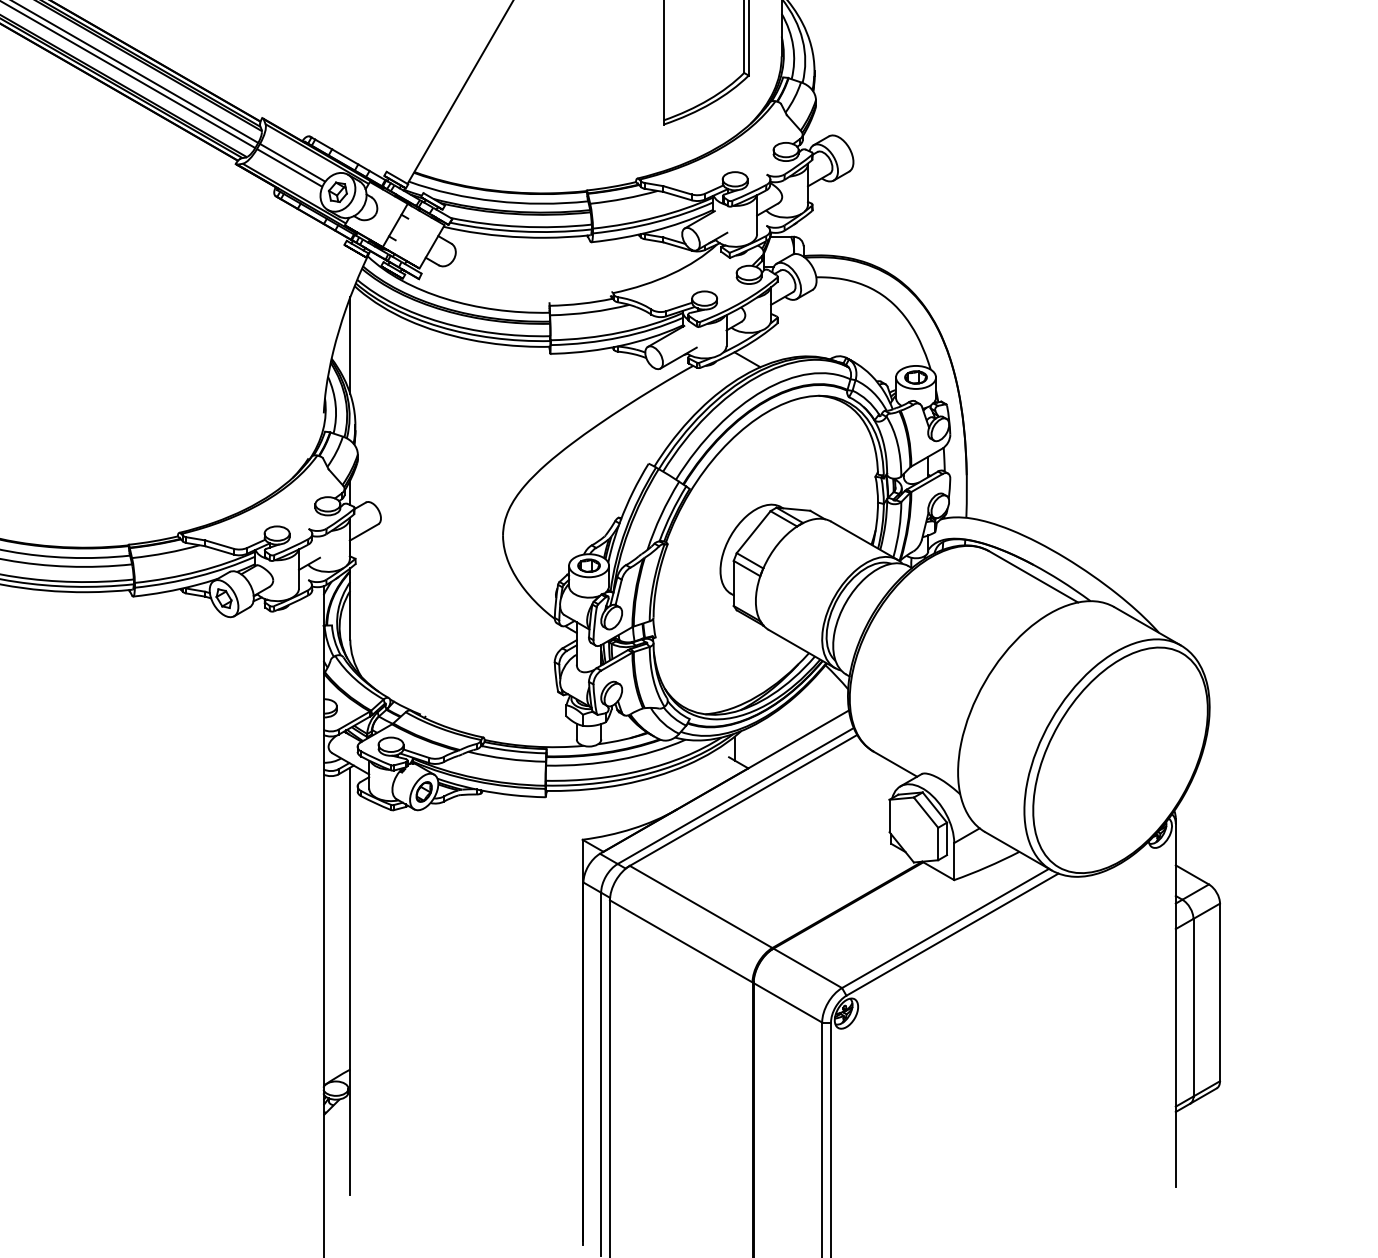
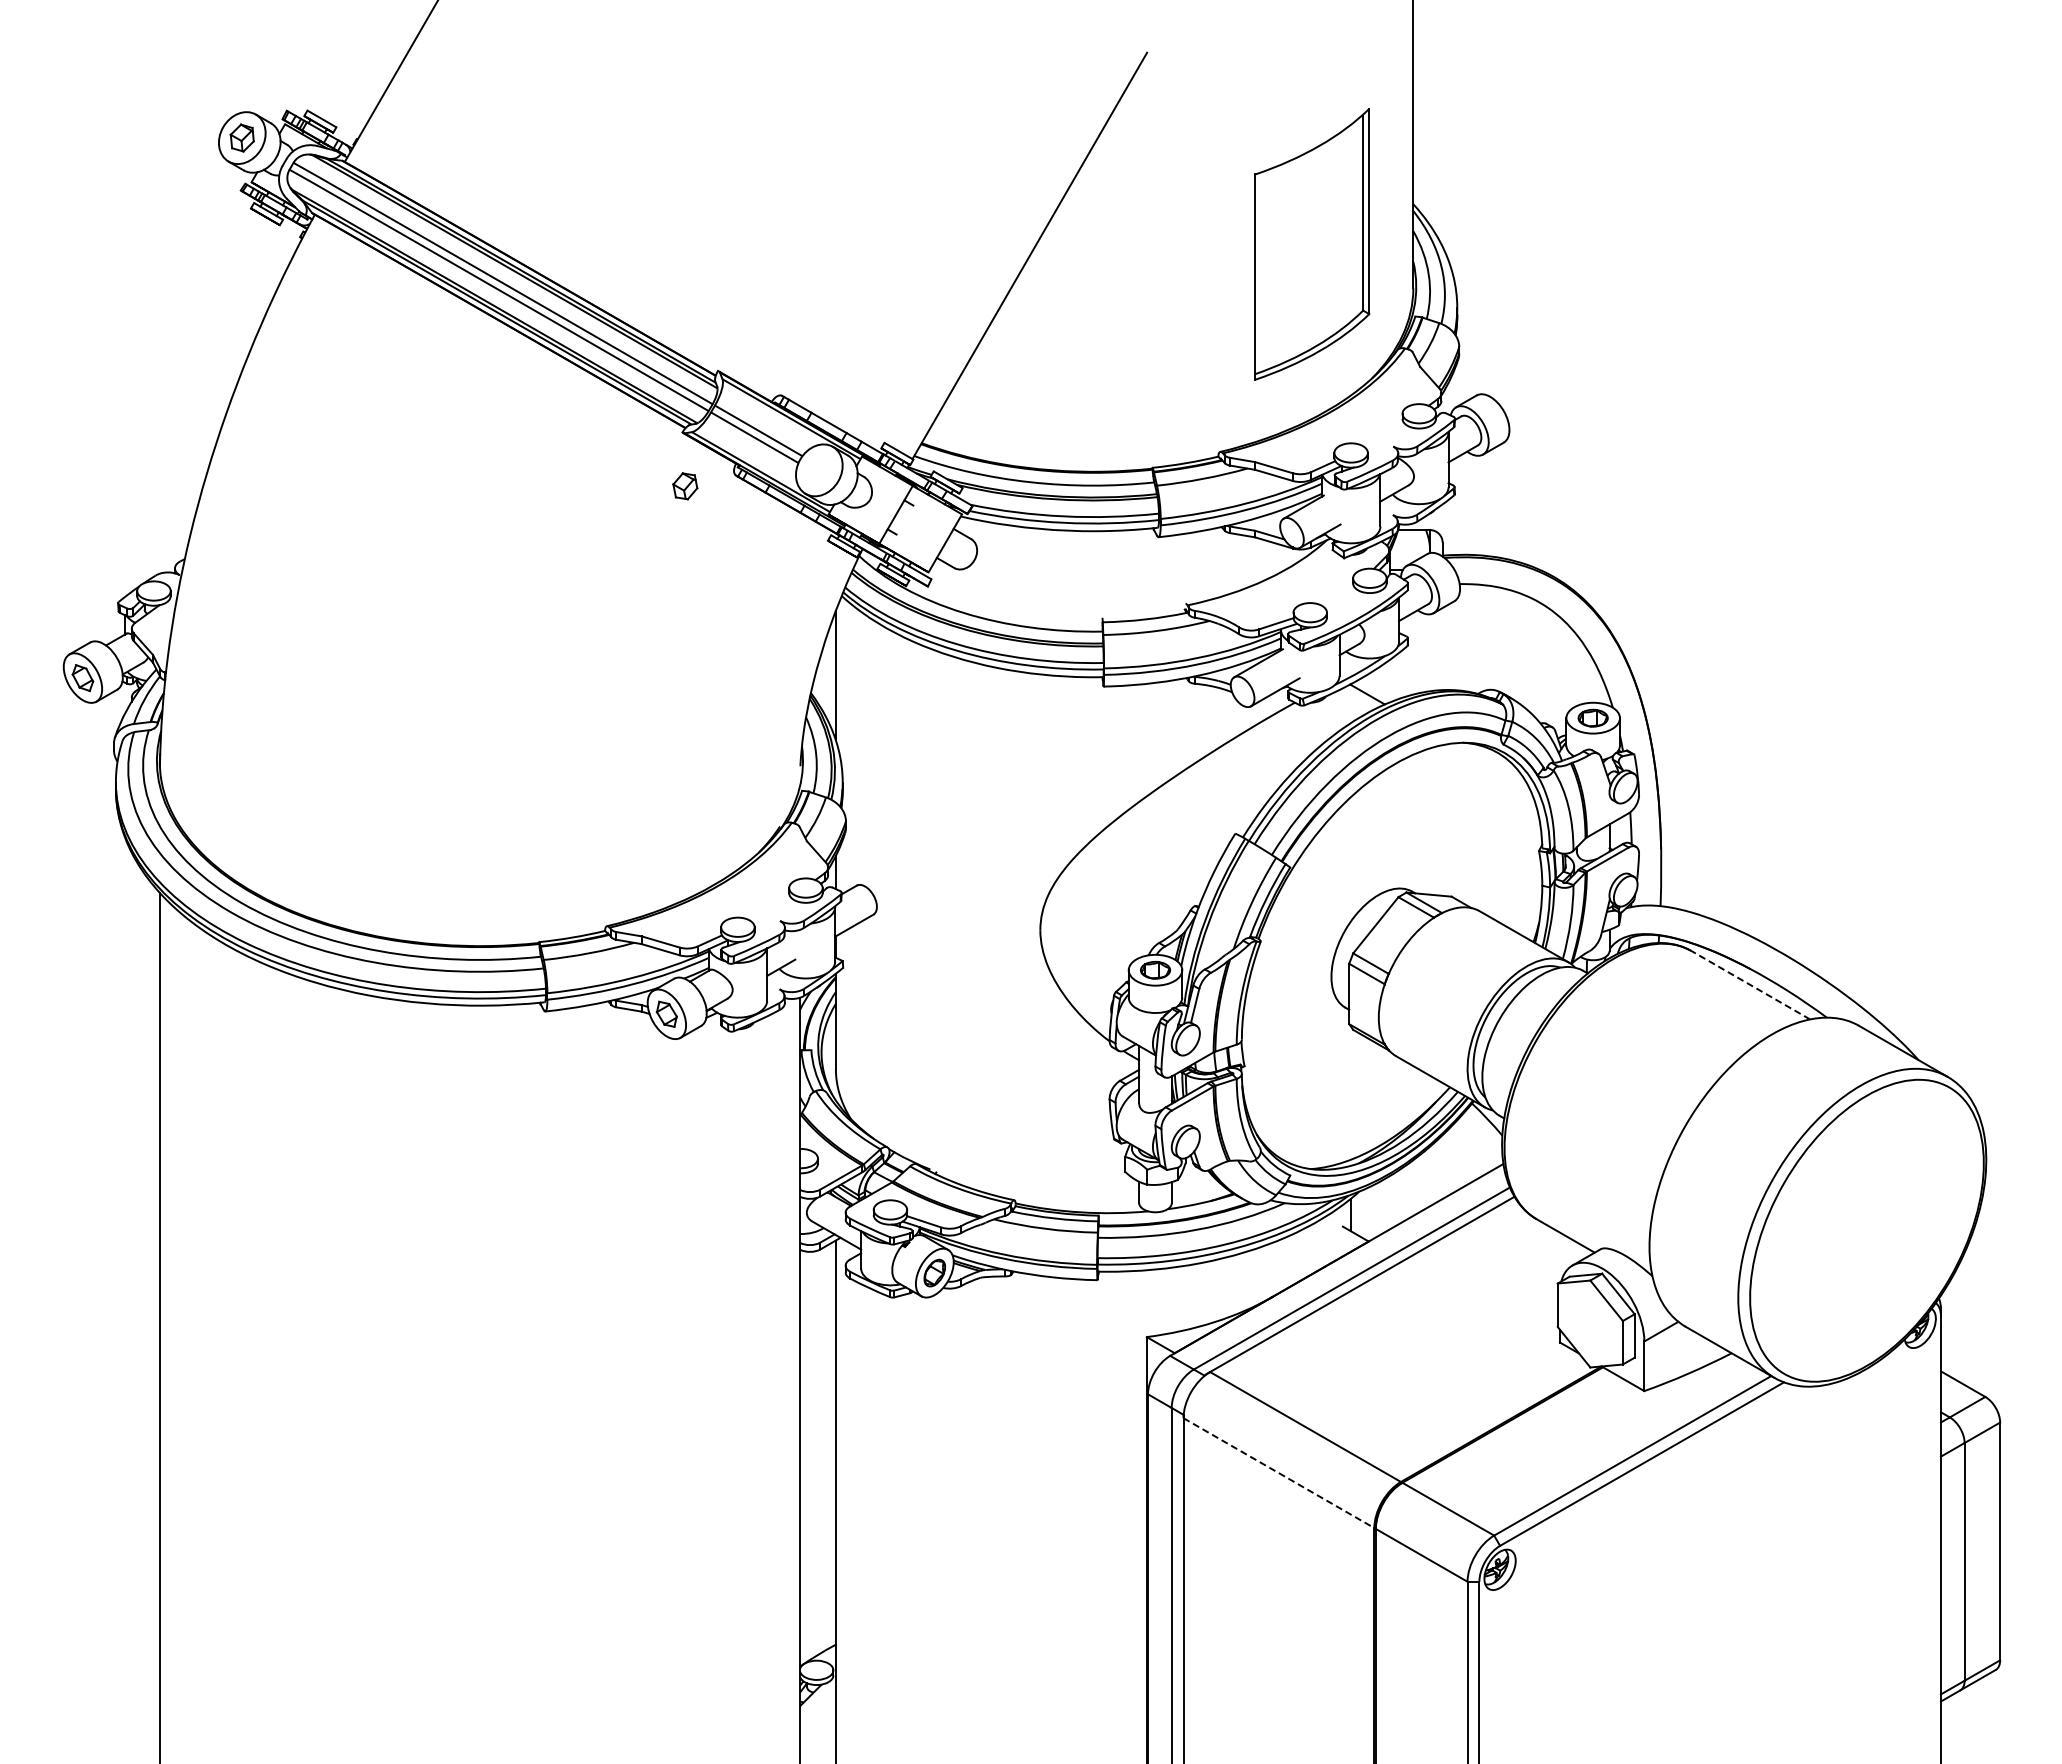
part: (338, 192) -> (685, 486), moved
line: (1033, 577) -> (1750, 985), solid -> dashed
line: (681, 941) -> (1279, 1473), solid -> dashed

